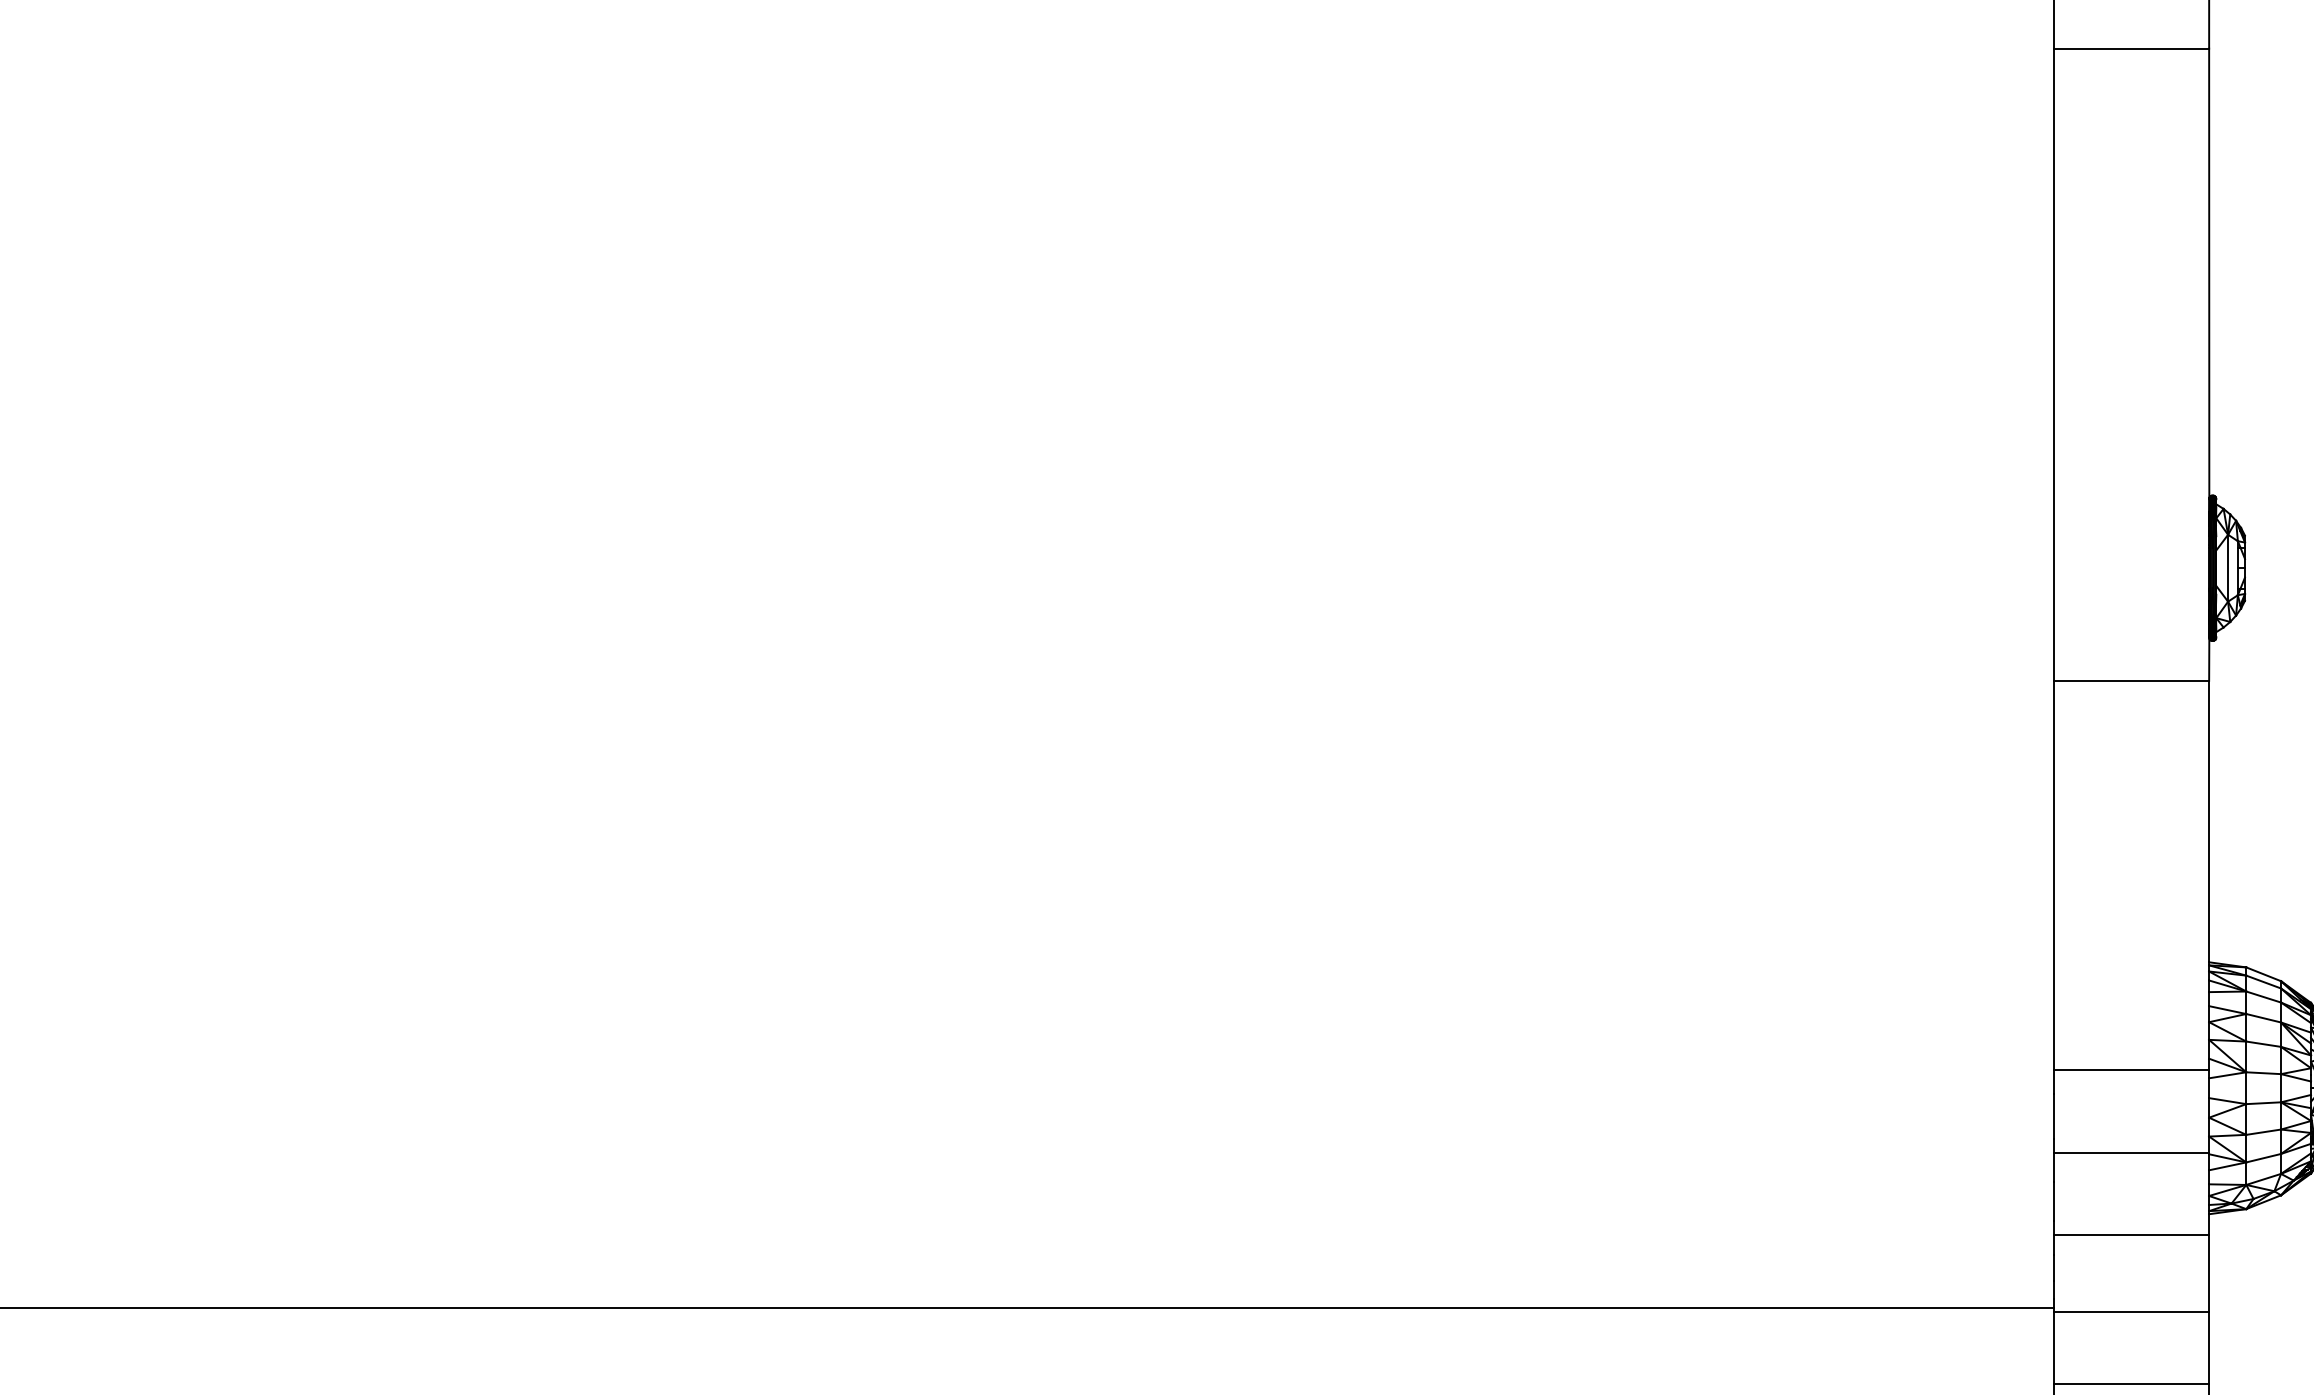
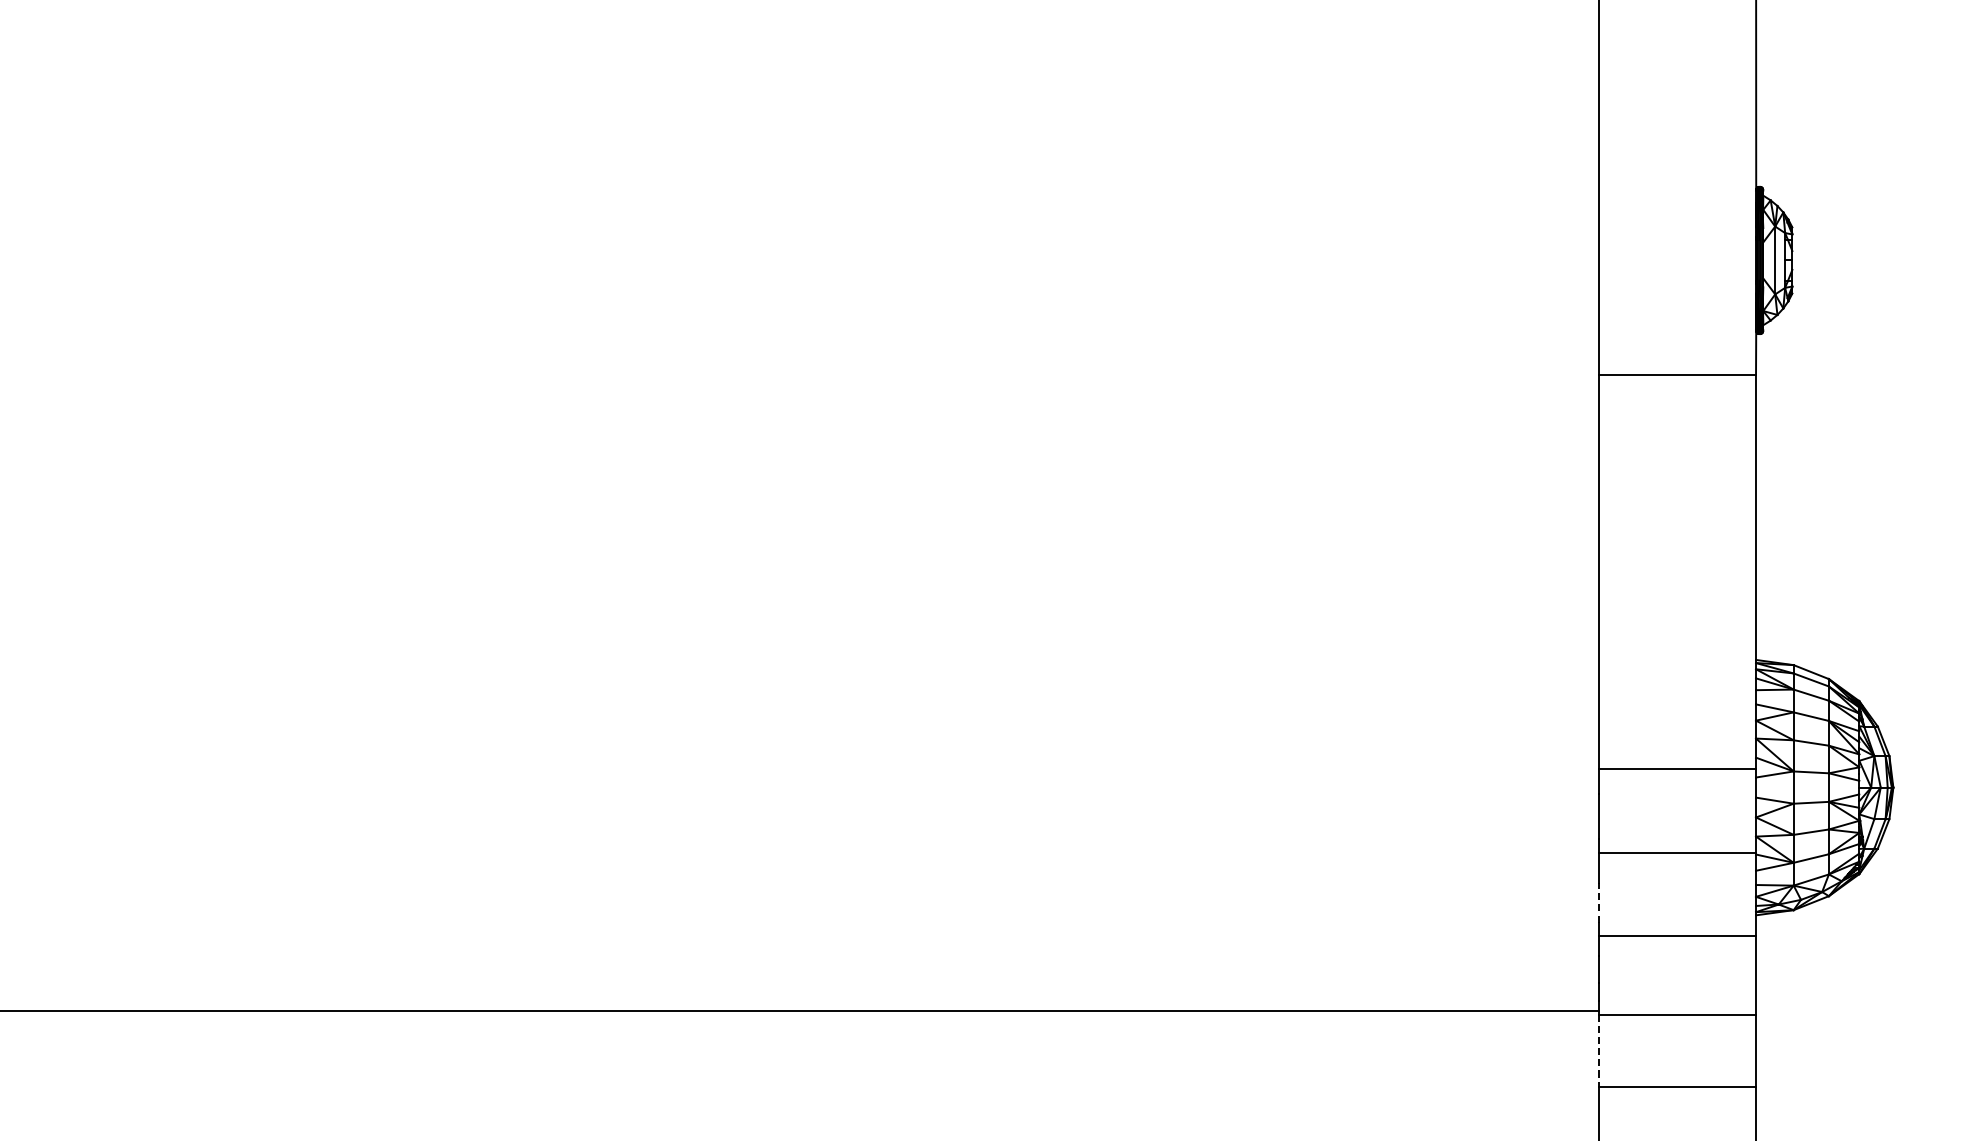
line: (2054, 1201) -> (1599, 902), solid -> dashed
line: (2054, 1348) -> (1599, 1051), solid -> dashed

